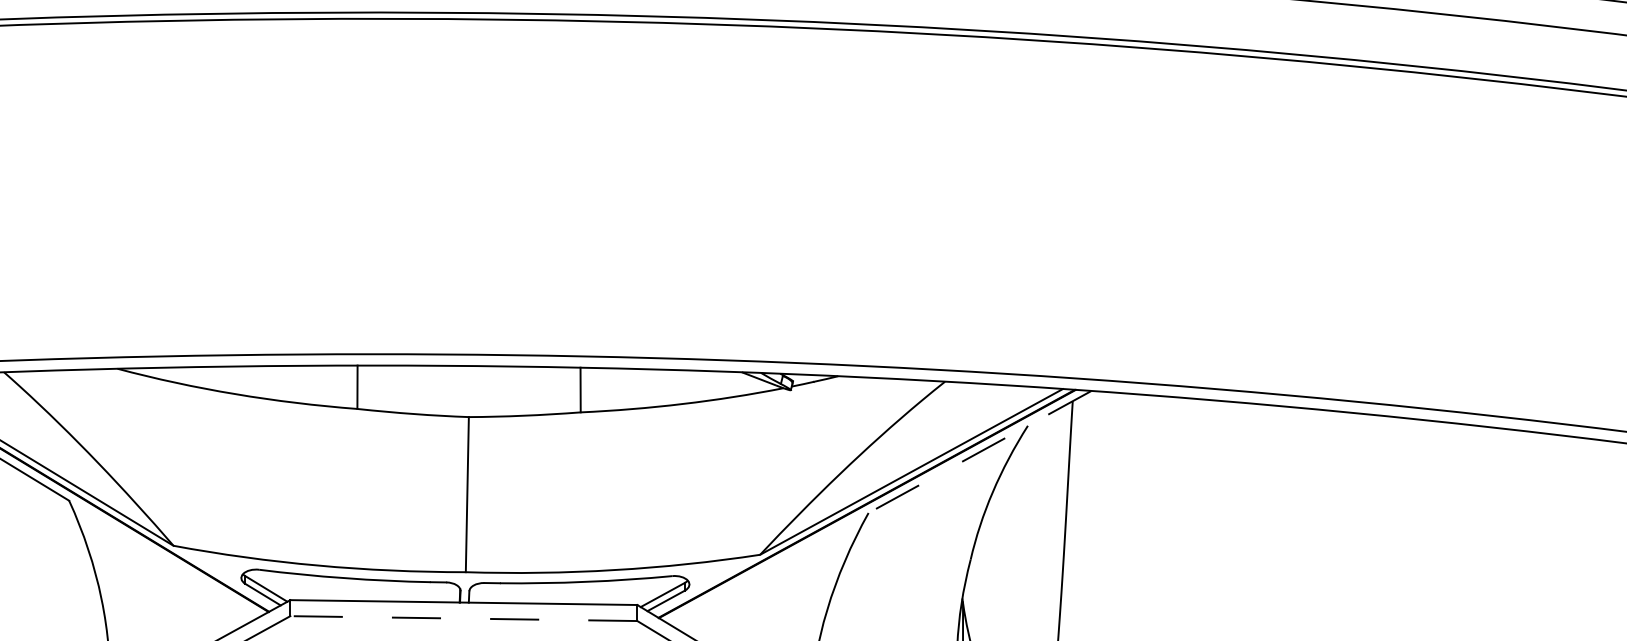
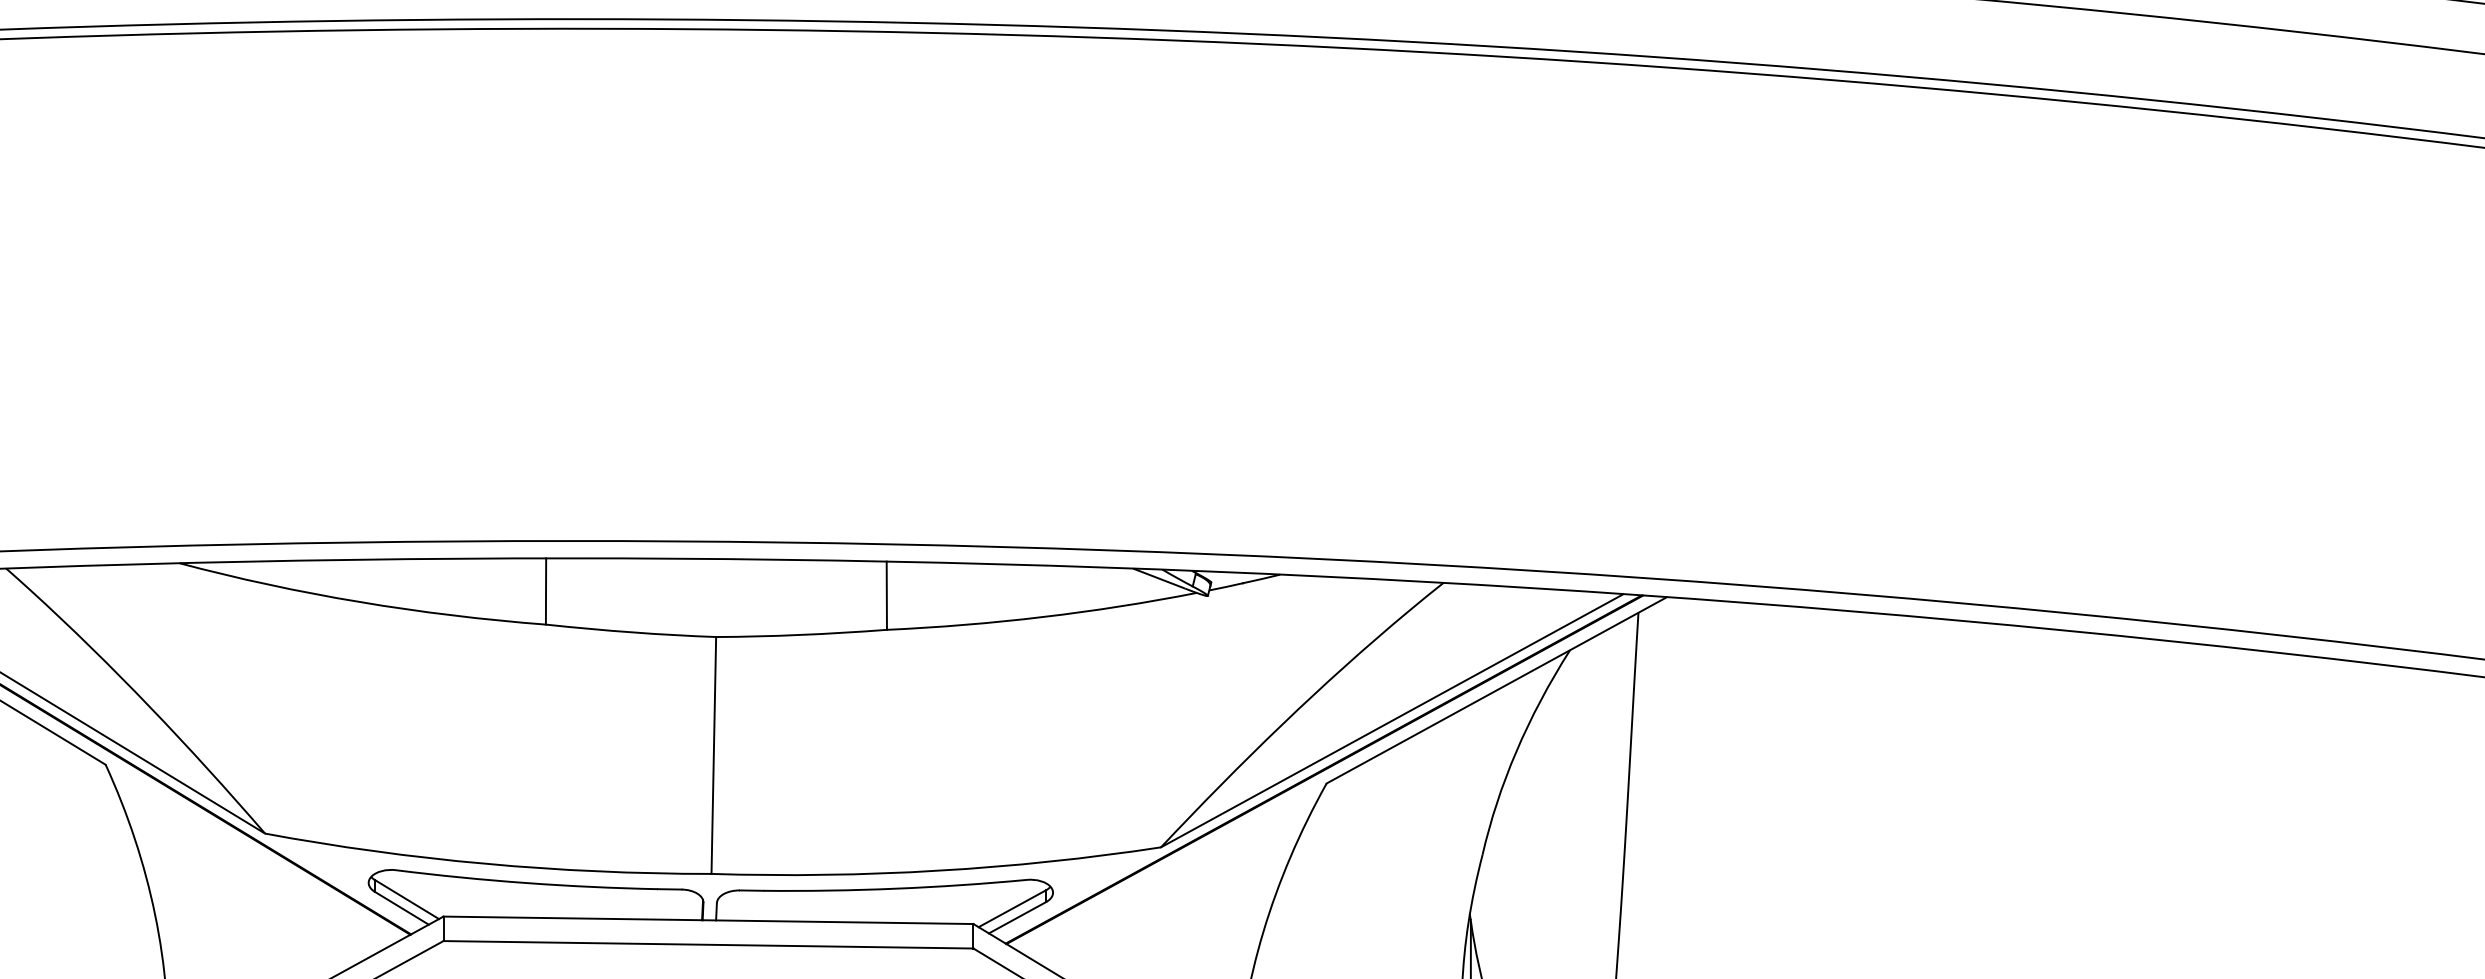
line: (979, 452) -> (1496, 691), dashed -> solid
line: (463, 618) -> (707, 944), dashed -> solid

